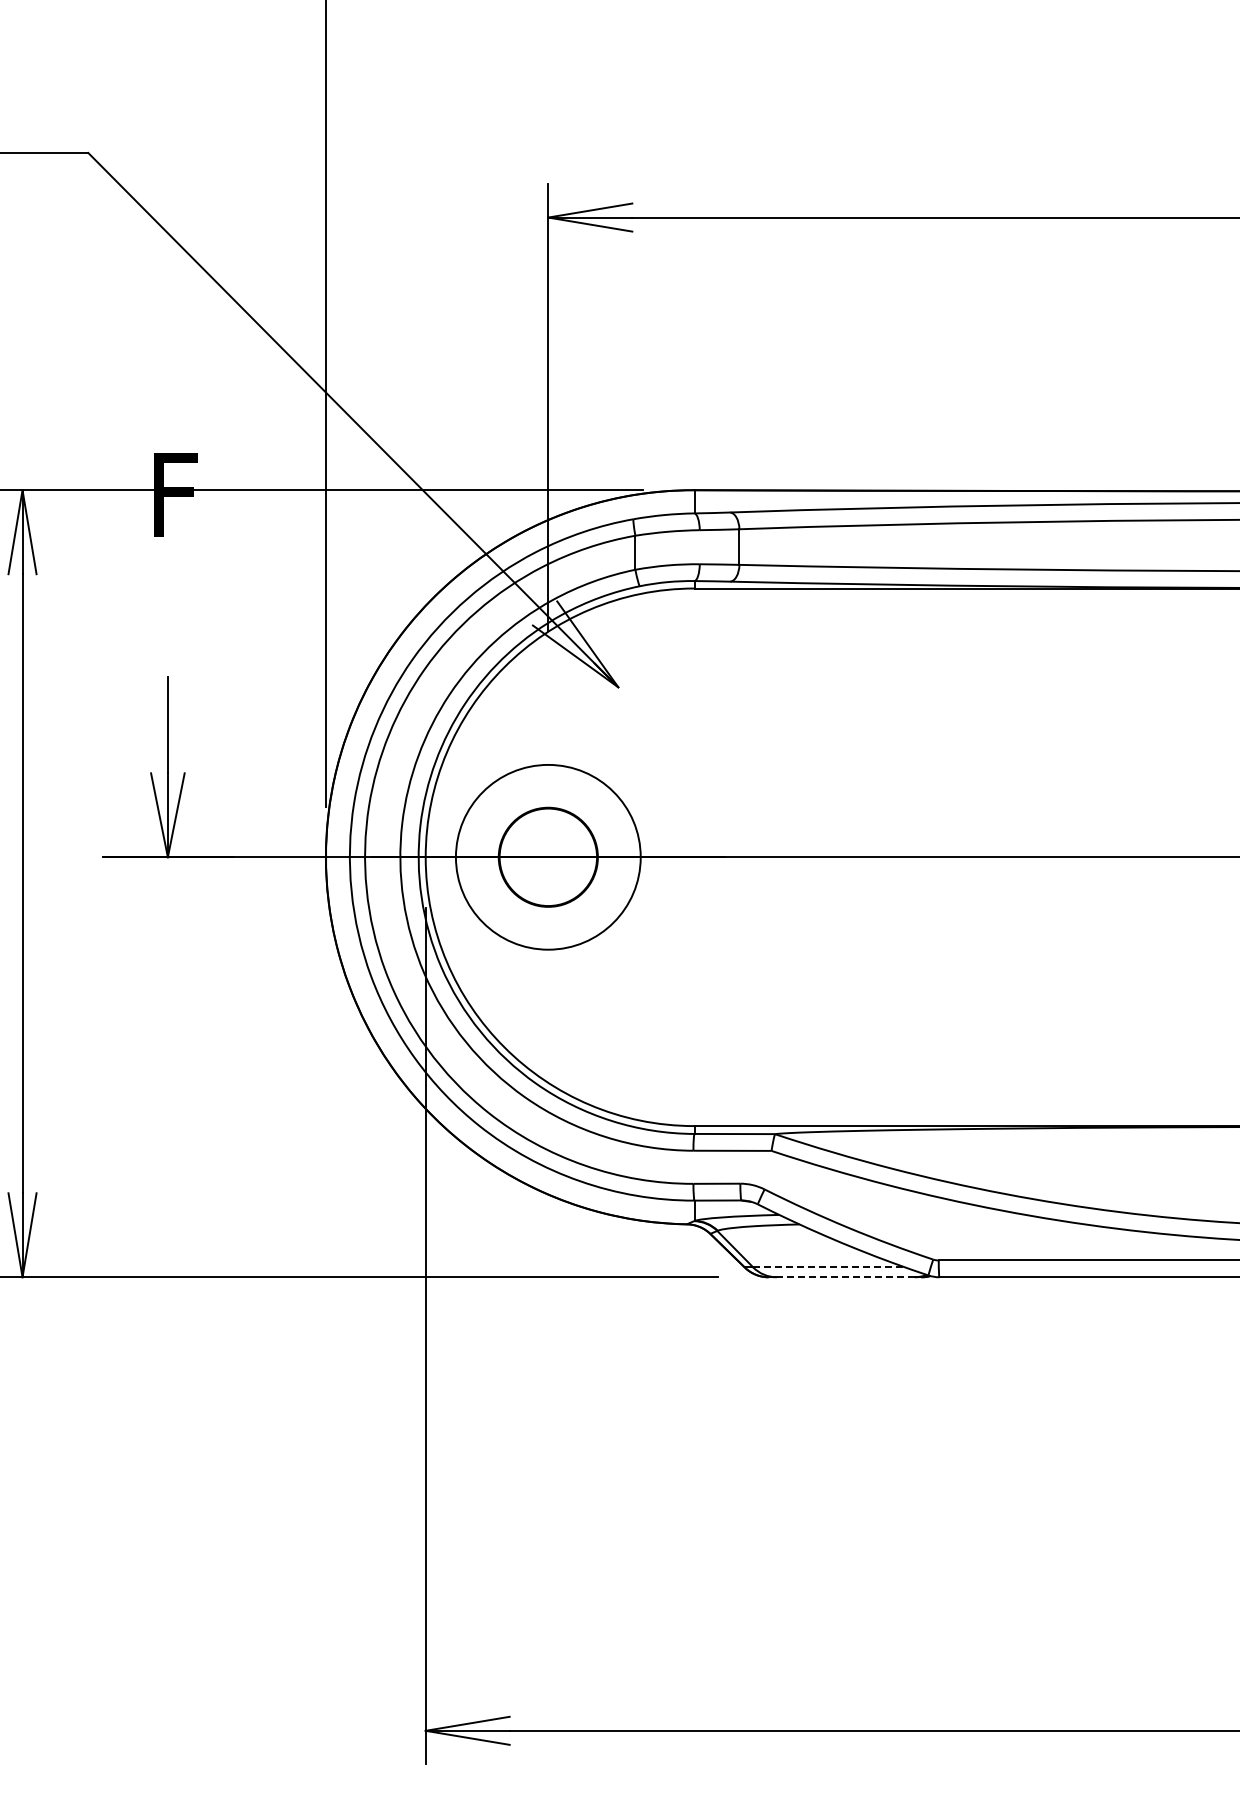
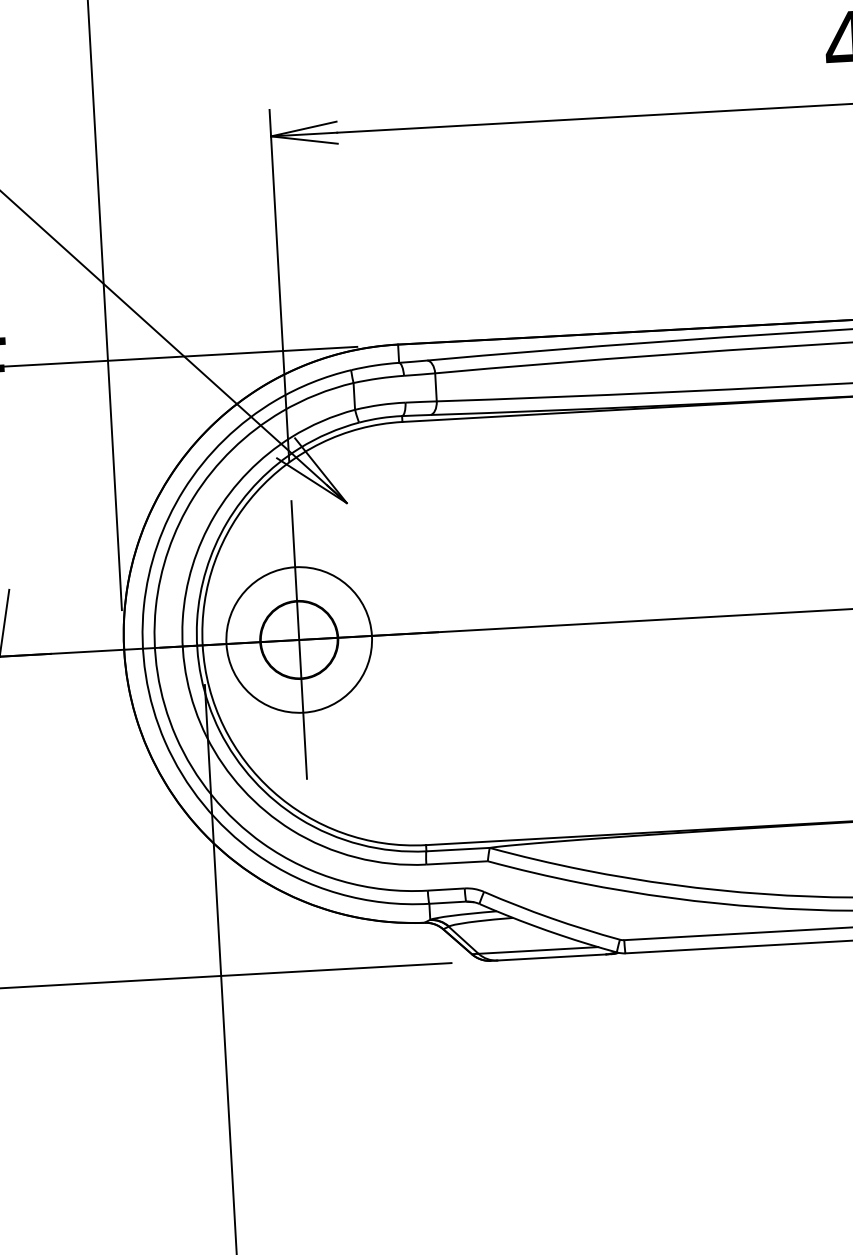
line: (548, 856) -> (299, 639), added
line: (829, 1267) -> (538, 950), dashed -> solid
line: (845, 1277) -> (551, 957), dashed -> solid

